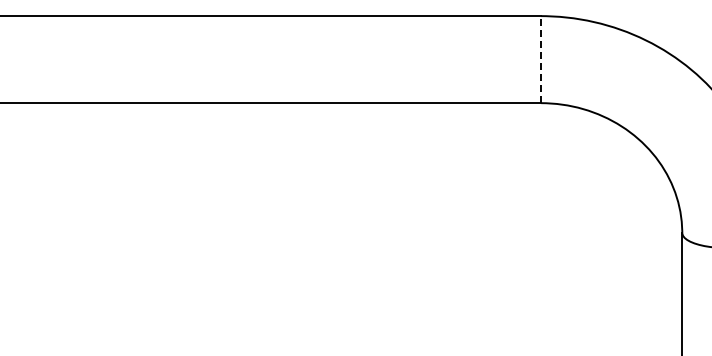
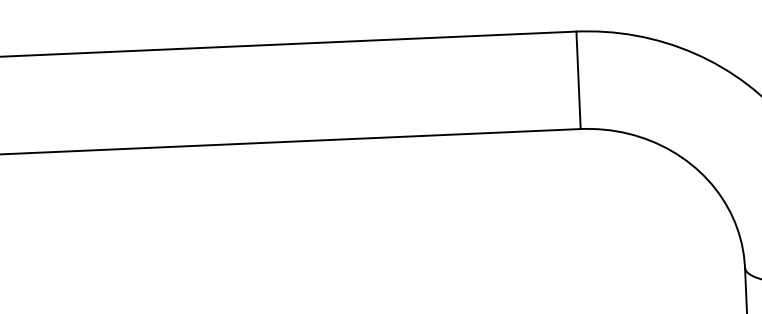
line: (541, 59) -> (578, 80), dashed -> solid

